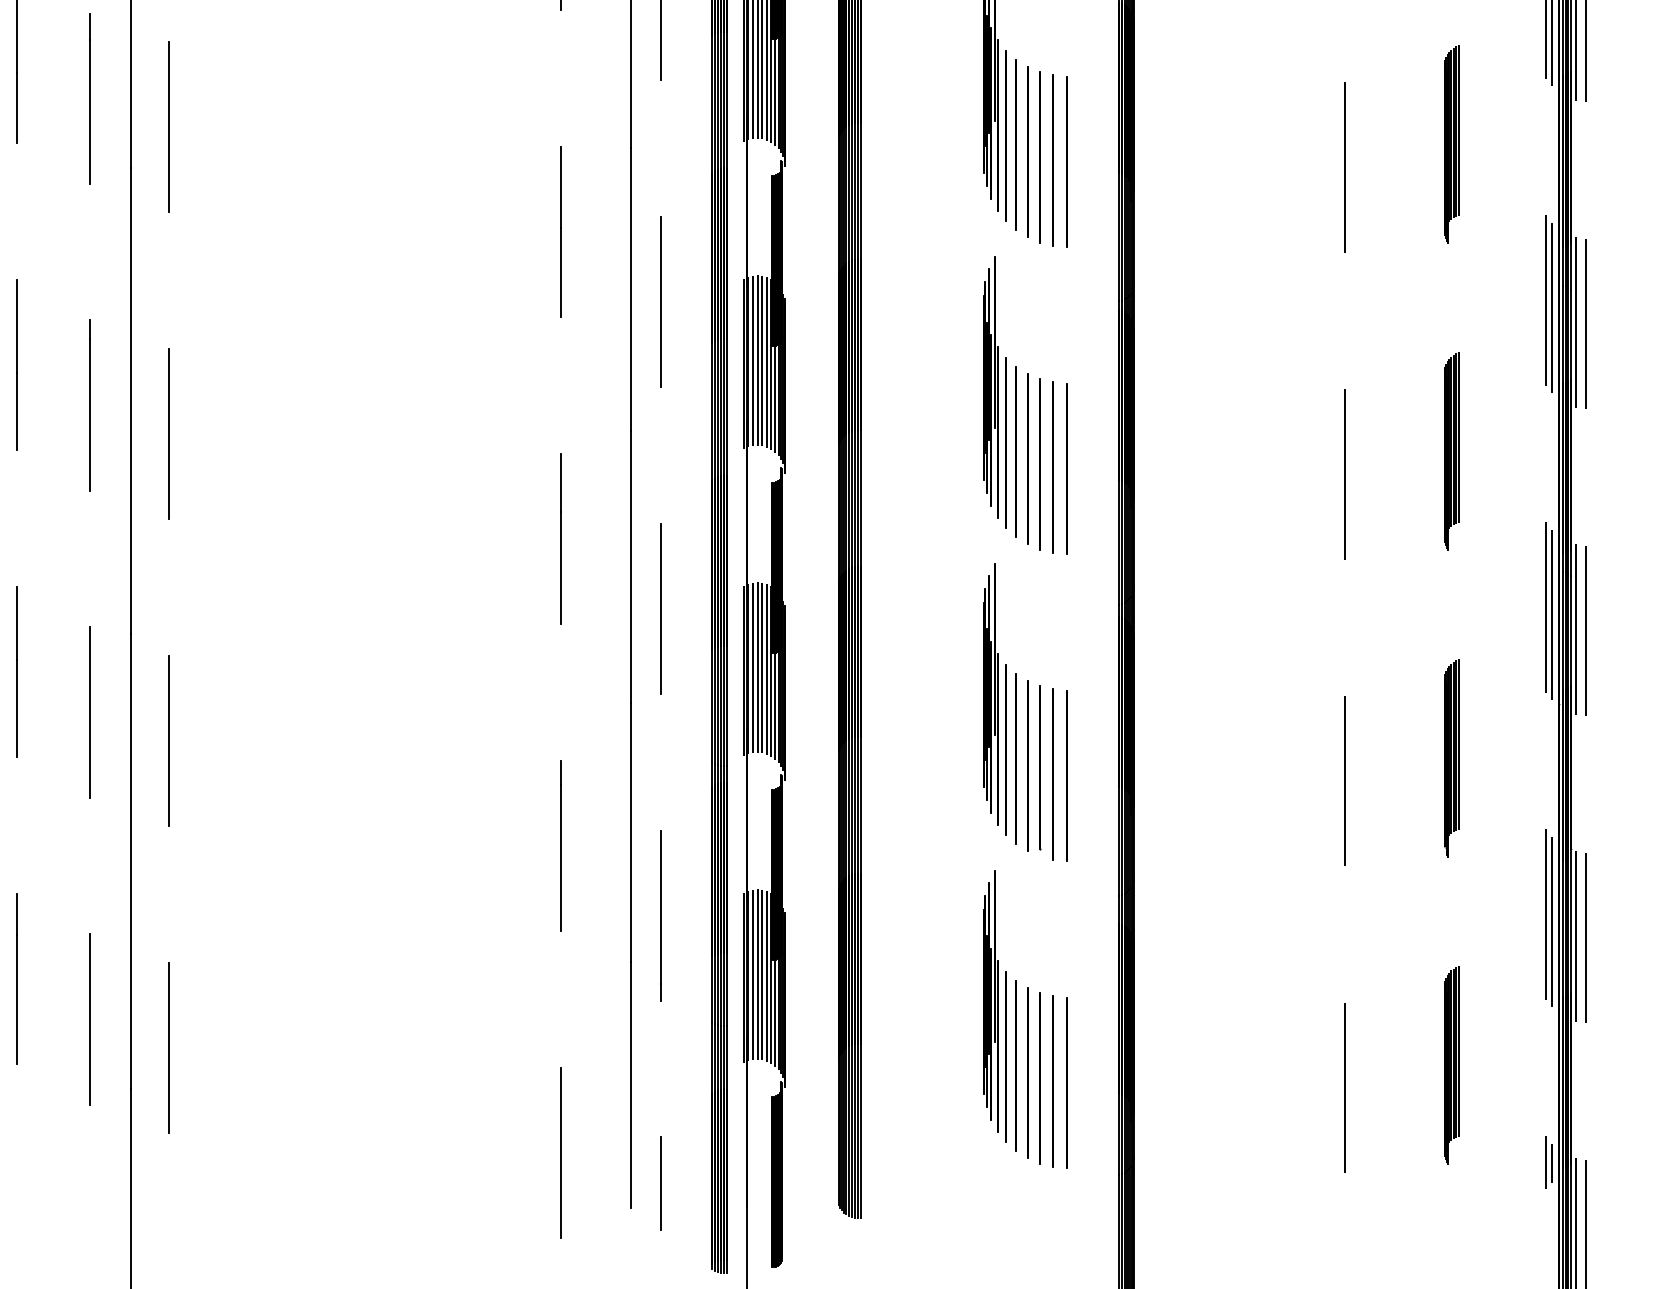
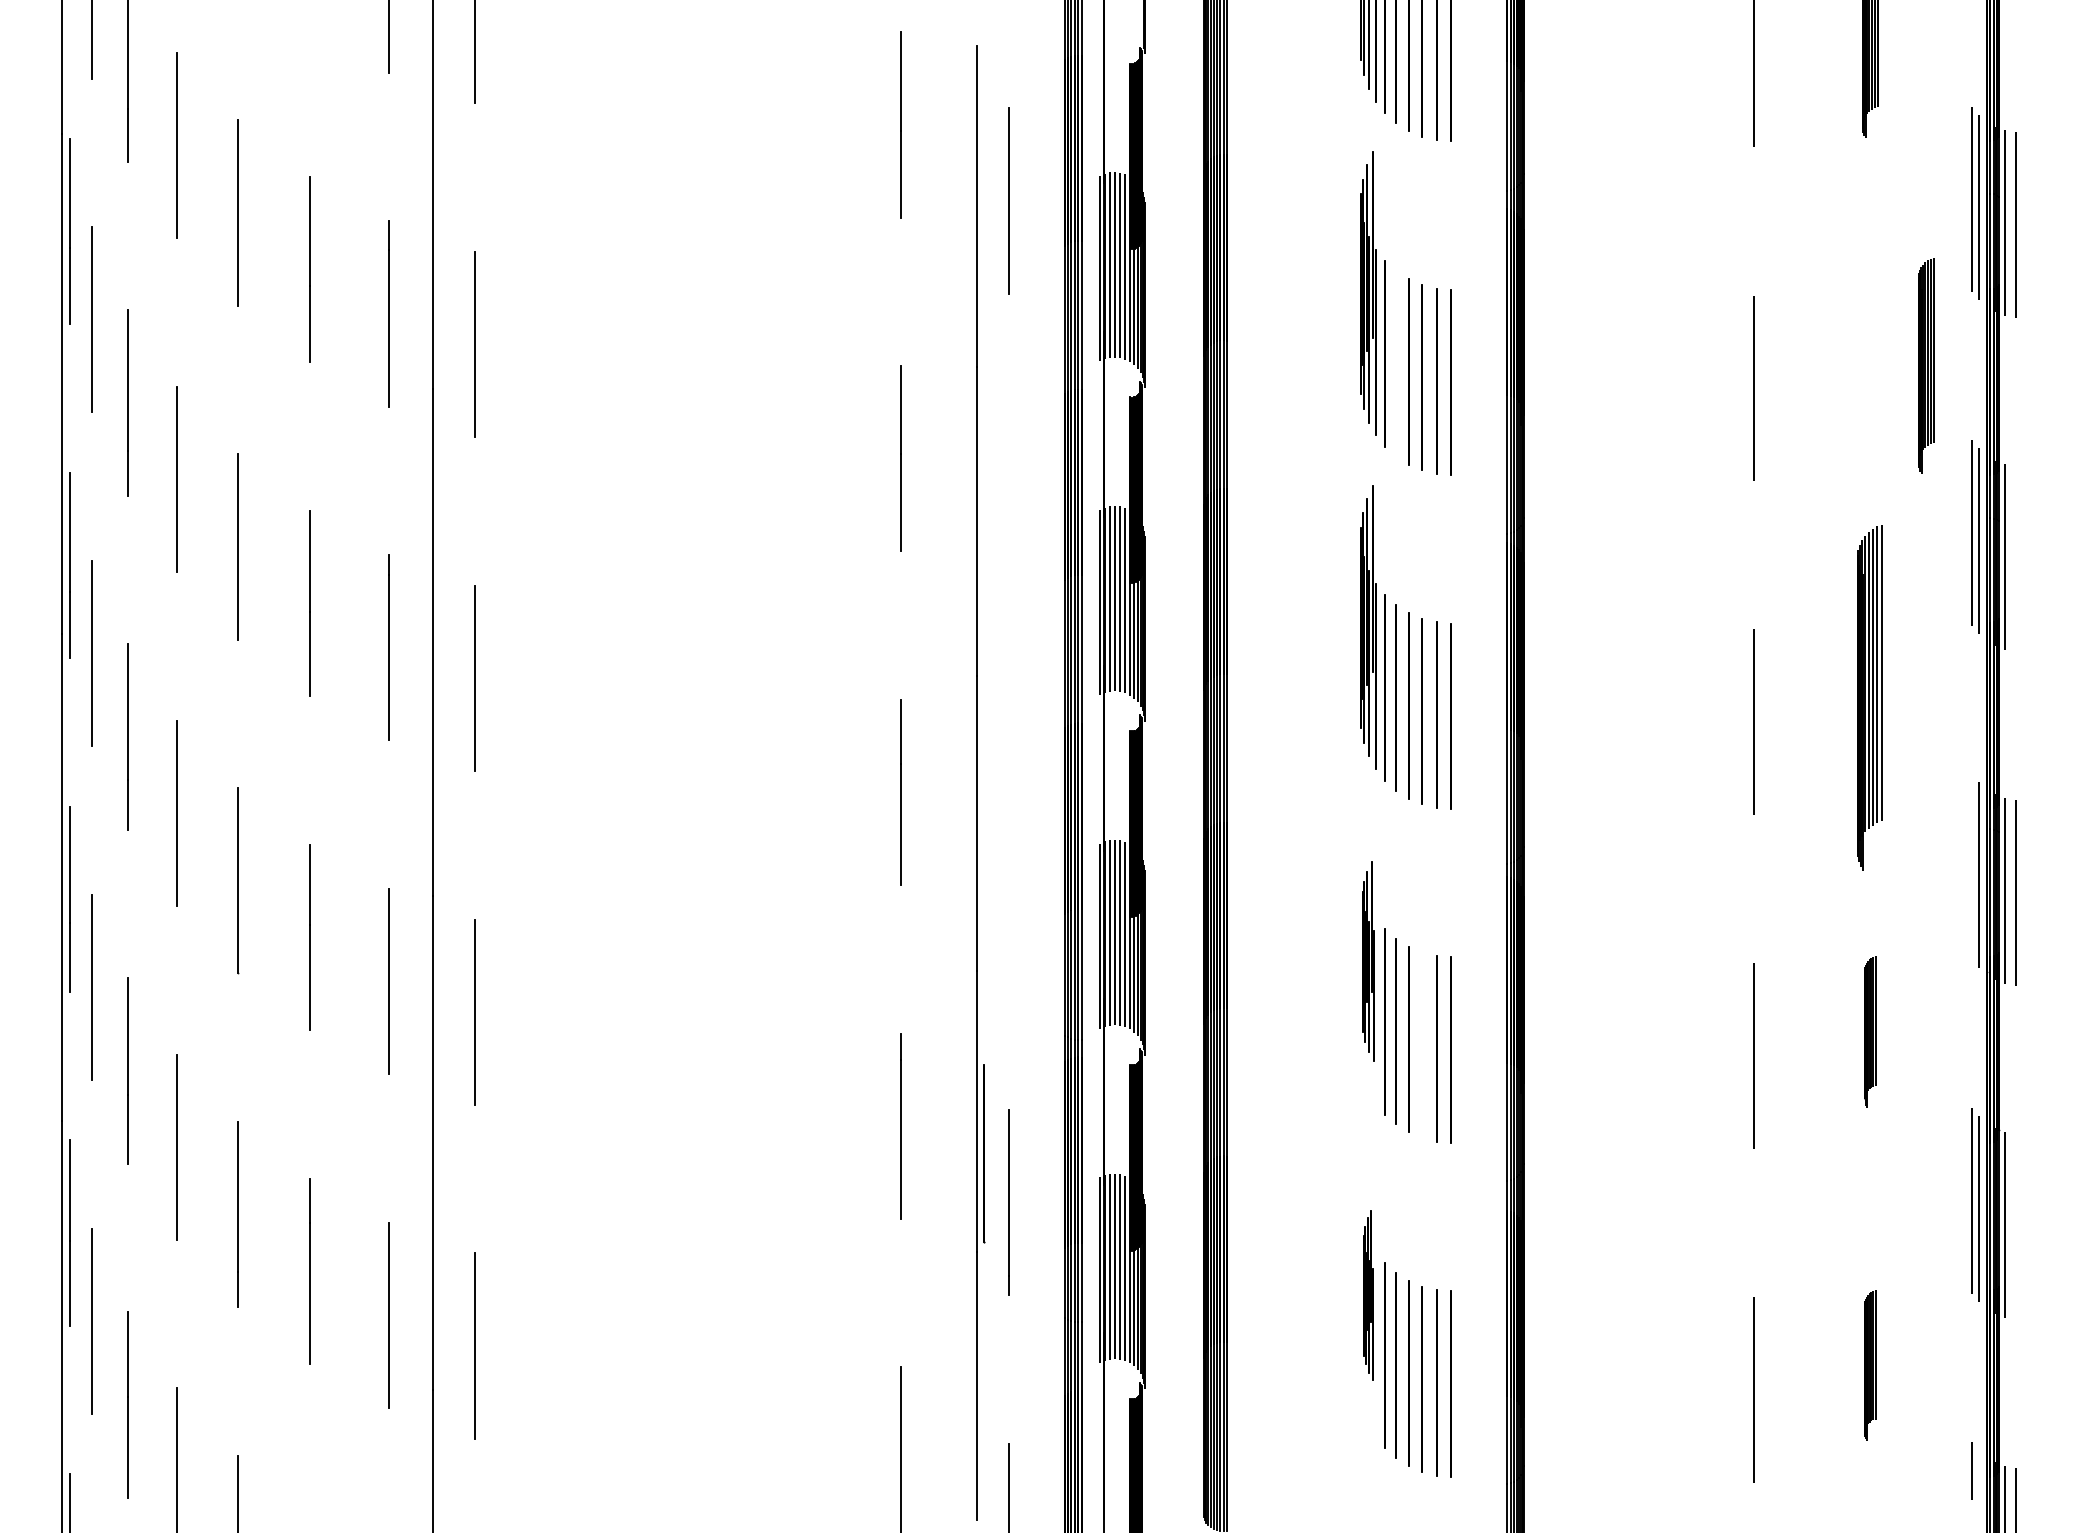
line: (1015, 144) -> (1395, 363), removed
part: (1452, 144) -> (1926, 365), moved
line: (660, 301) -> (1009, 534), removed
line: (1585, 323) -> (2015, 558), removed
part: (1452, 451) -> (1870, 697), size x1.6
line: (1545, 606) -> (1971, 866), removed
line: (660, 608) -> (1009, 868), removed
part: (990, 694) -> (1368, 961), size x0.7
part: (1452, 758) -> (1870, 1031), size x0.7
line: (1040, 767) -> (984, 1153), moved
line: (1585, 937) -> (2015, 1226), removed
part: (990, 1001) -> (1368, 1295), size x0.6
part: (1452, 1065) -> (1870, 1365), size x0.7
line: (1551, 1163) -> (1978, 1471), removed

